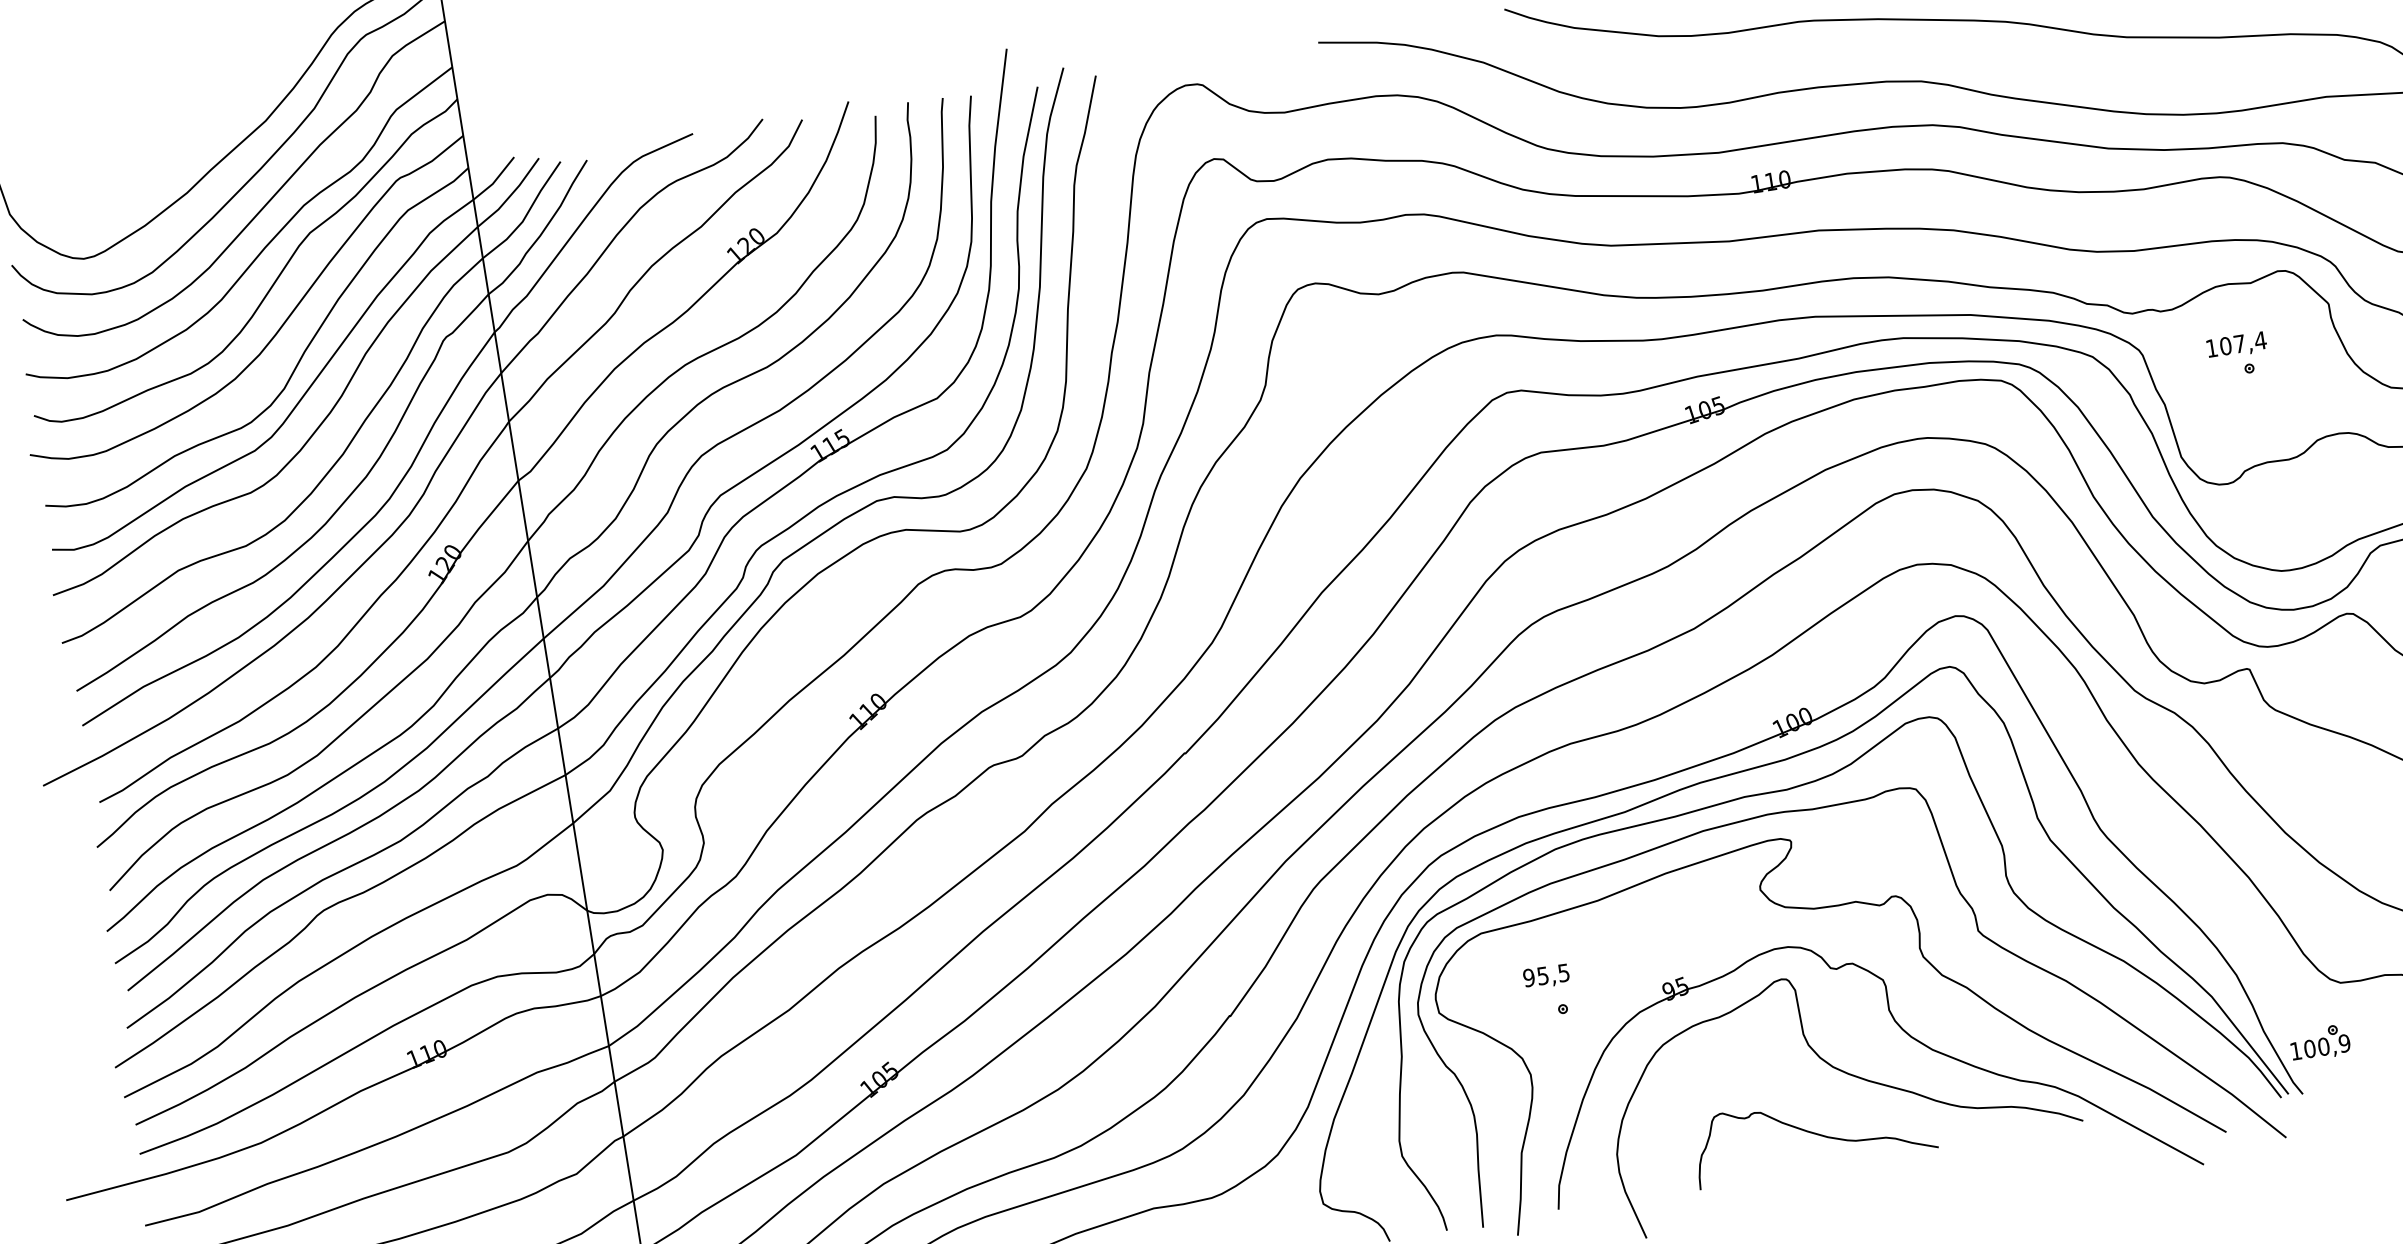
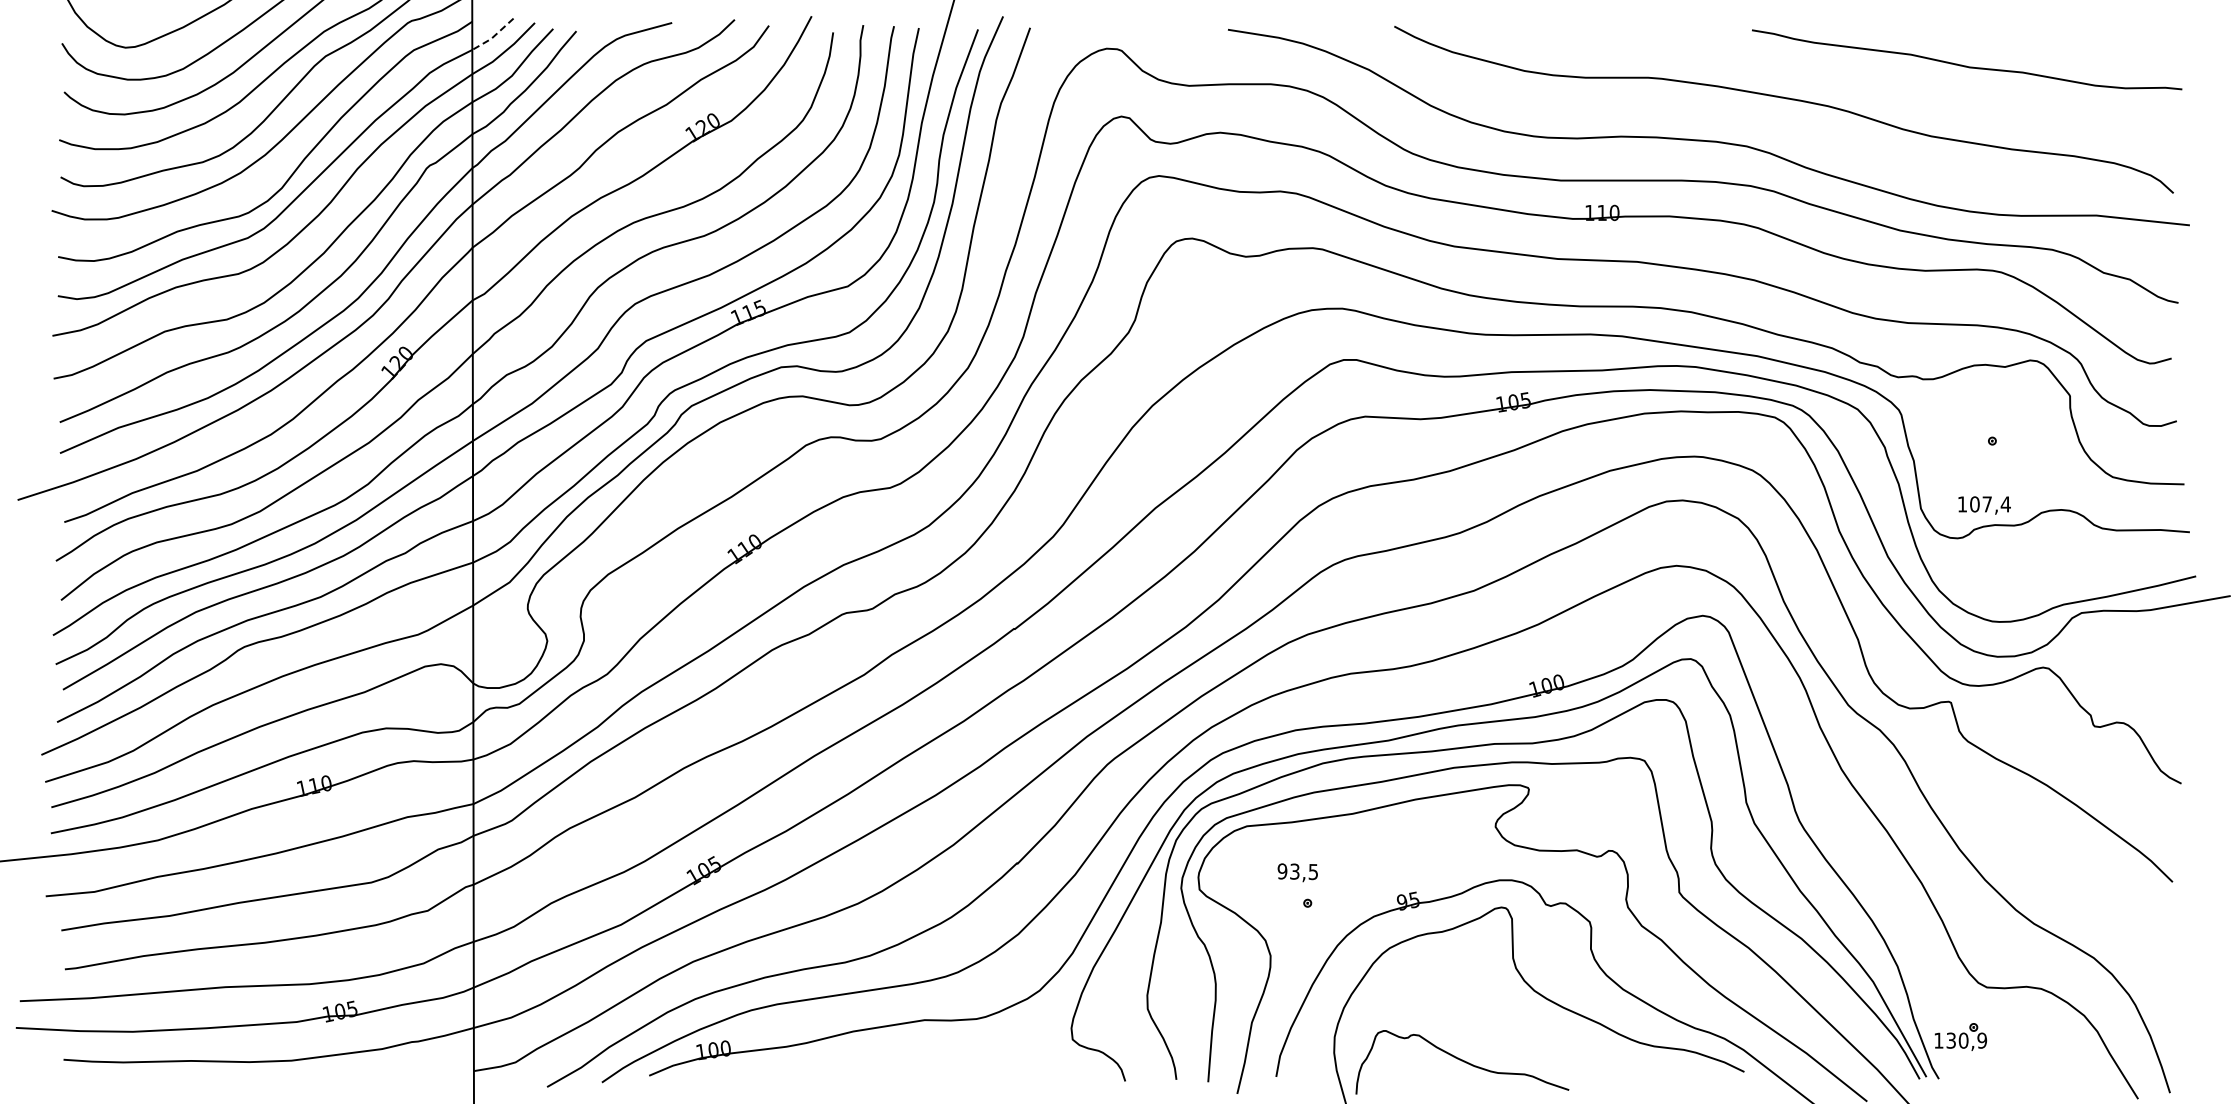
line: (496, 180) -> (494, 36), solid -> dashed
text: (2236, 345) -> (1984, 505), moved
text: (1542, 974) -> (1294, 870), 95,5 -> 93,5
text: (2310, 1048) -> (1951, 1040), 100,9 -> 130,9
curve: (1813, 1134) -> (1462, 1061), moved

